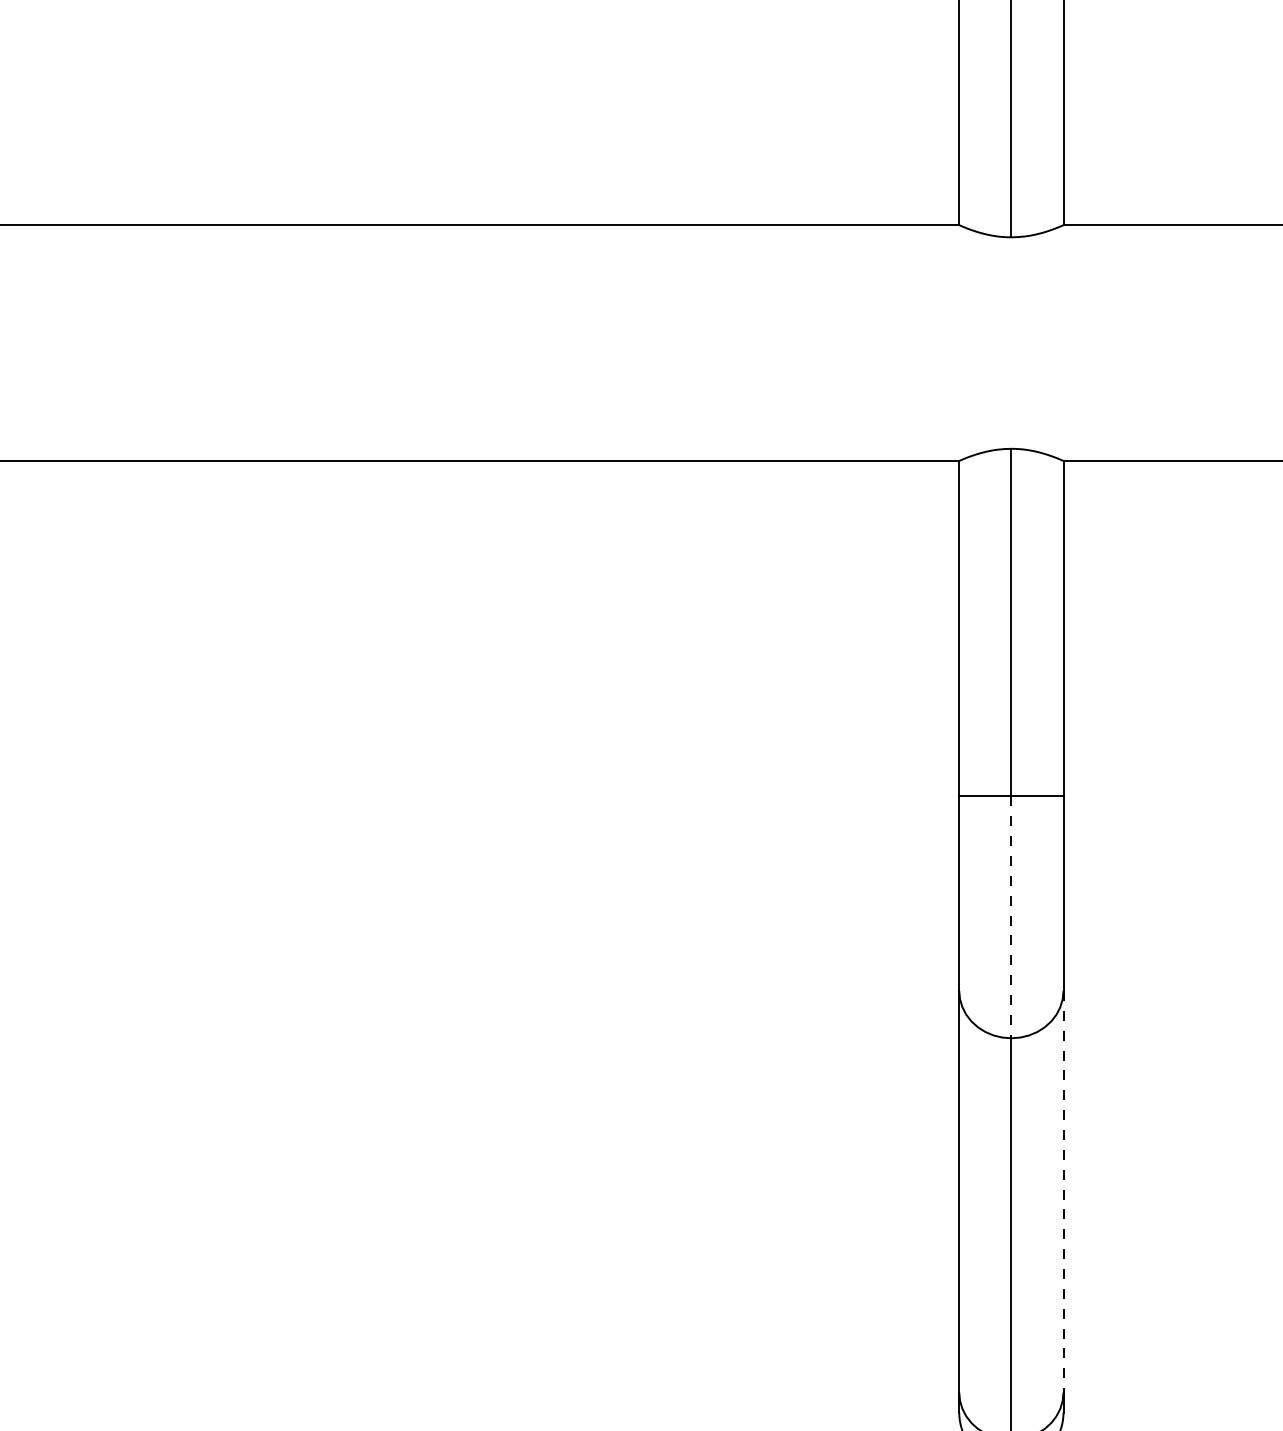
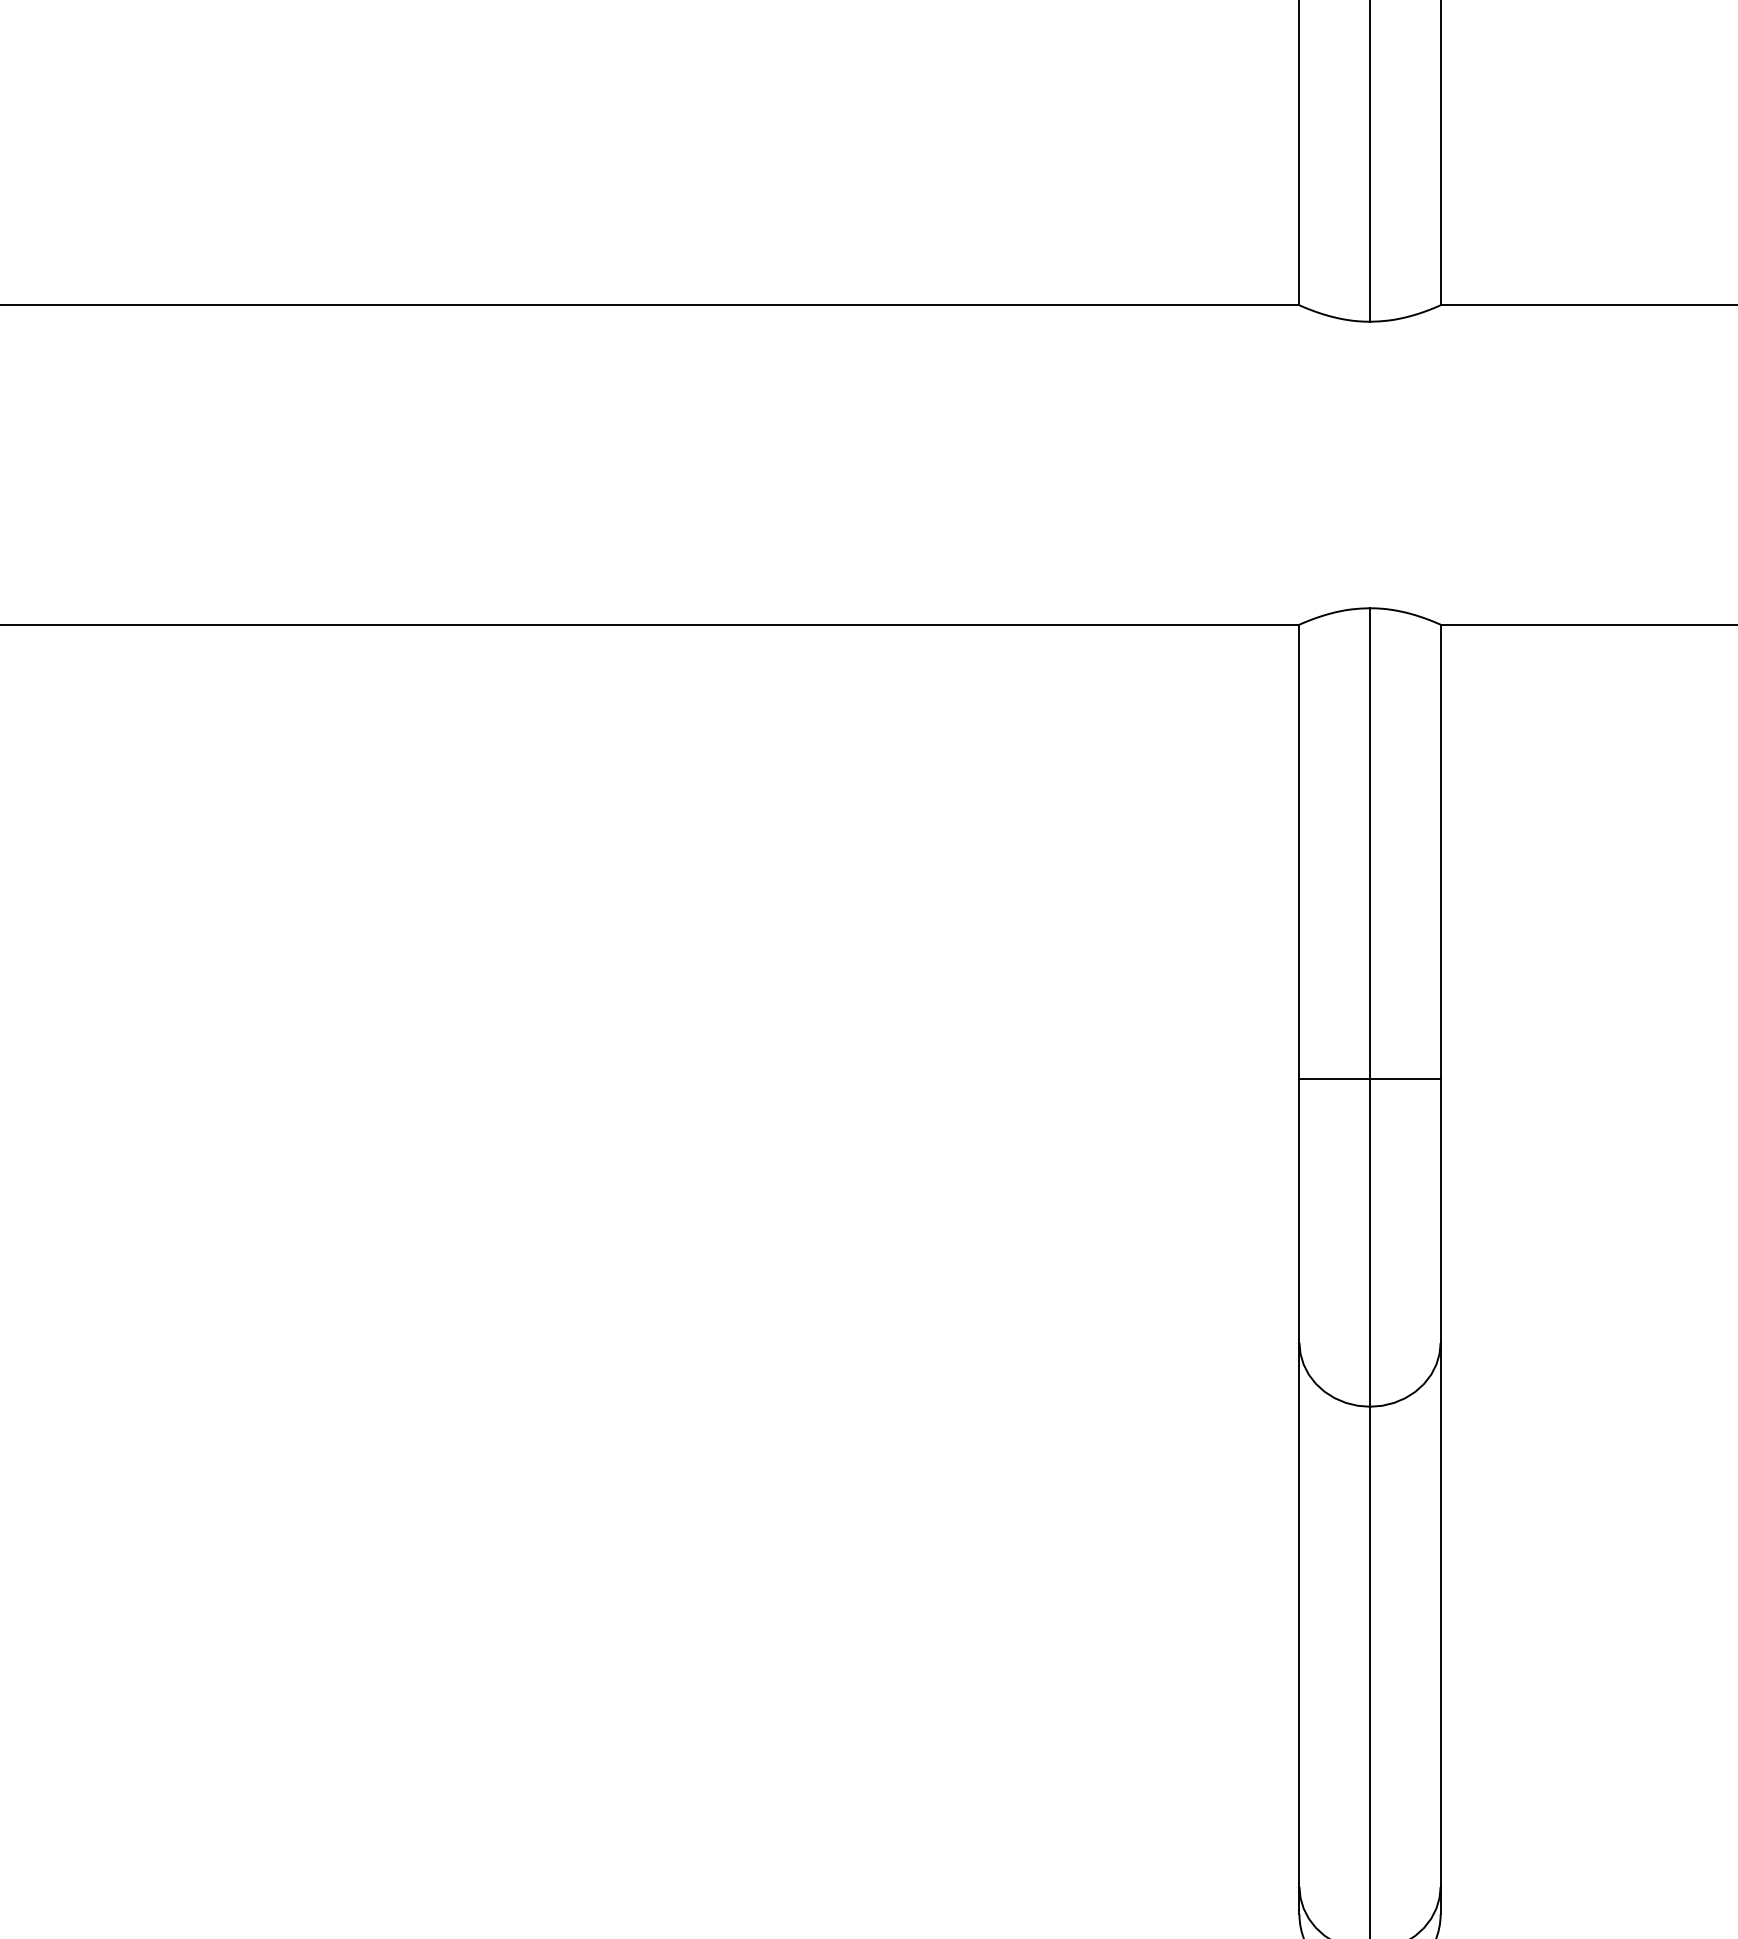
line: (1011, 917) -> (1370, 1242), dashed -> solid
line: (1063, 1192) -> (1440, 1615), dashed -> solid

